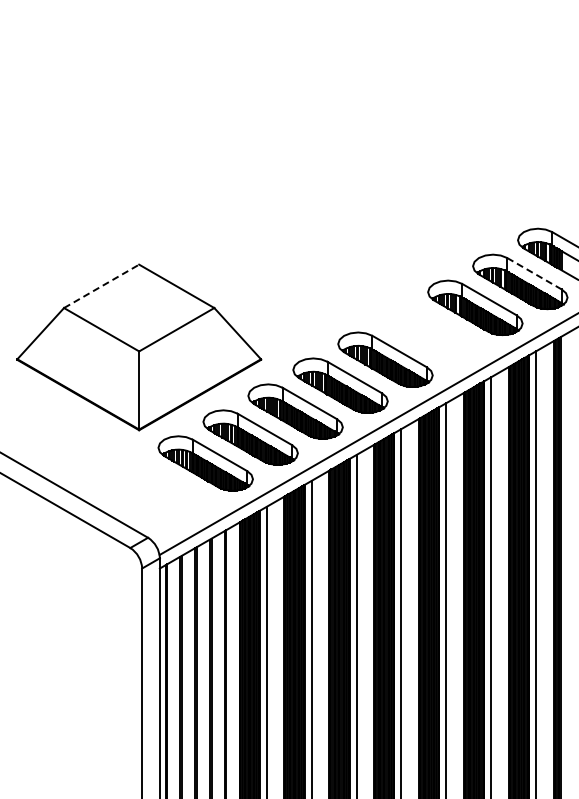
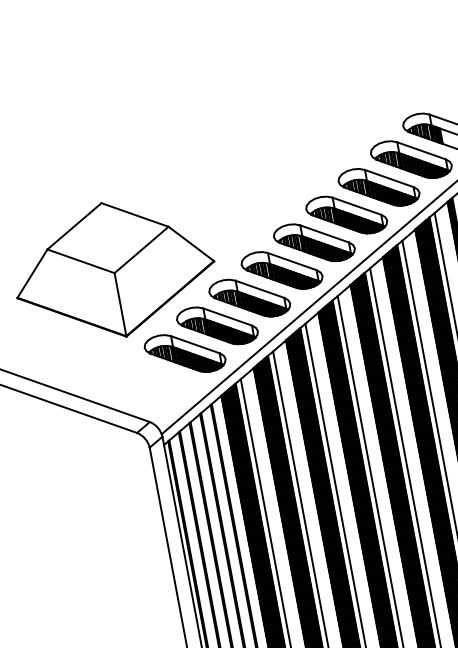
line: (534, 274) -> (421, 151), dashed -> solid
line: (102, 286) -> (75, 226), dashed -> solid
part: (430, 333) -> (346, 214), added

